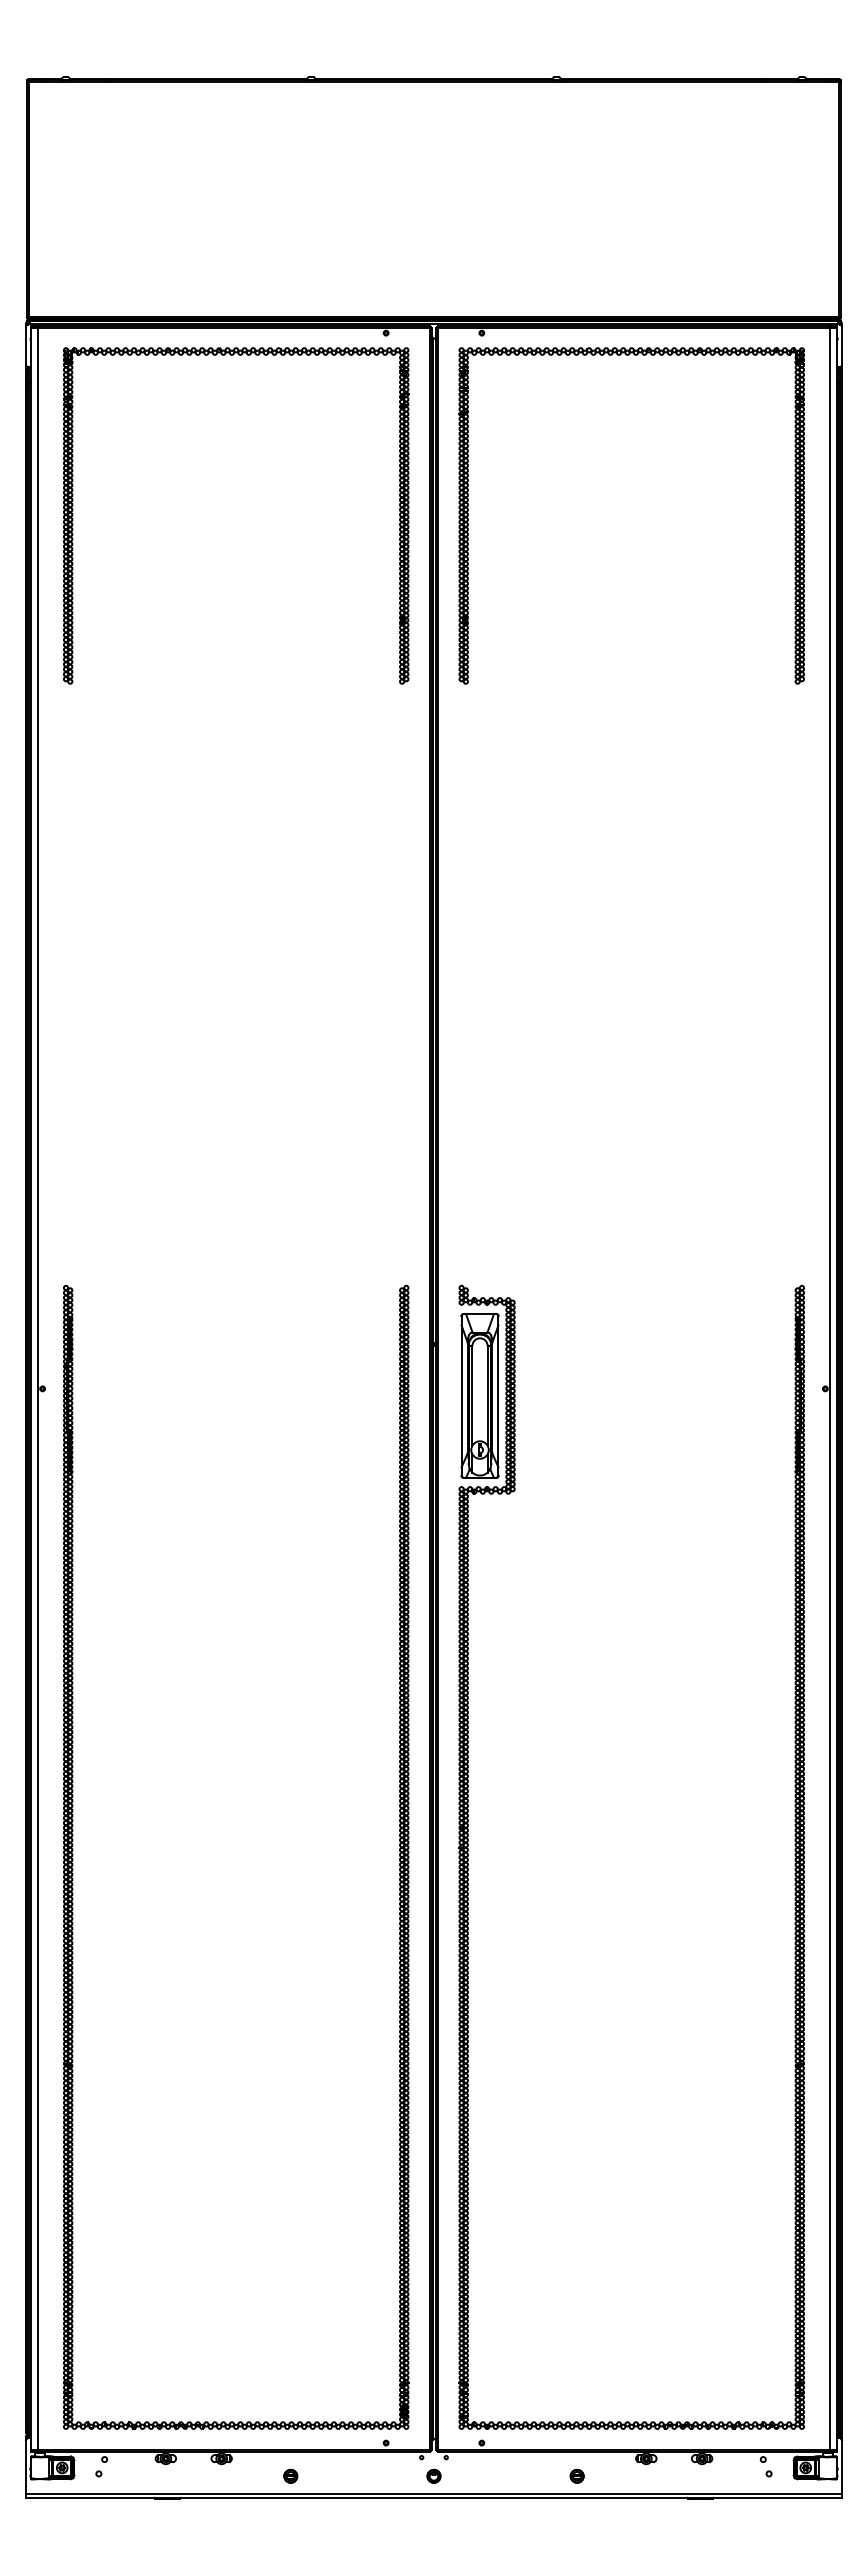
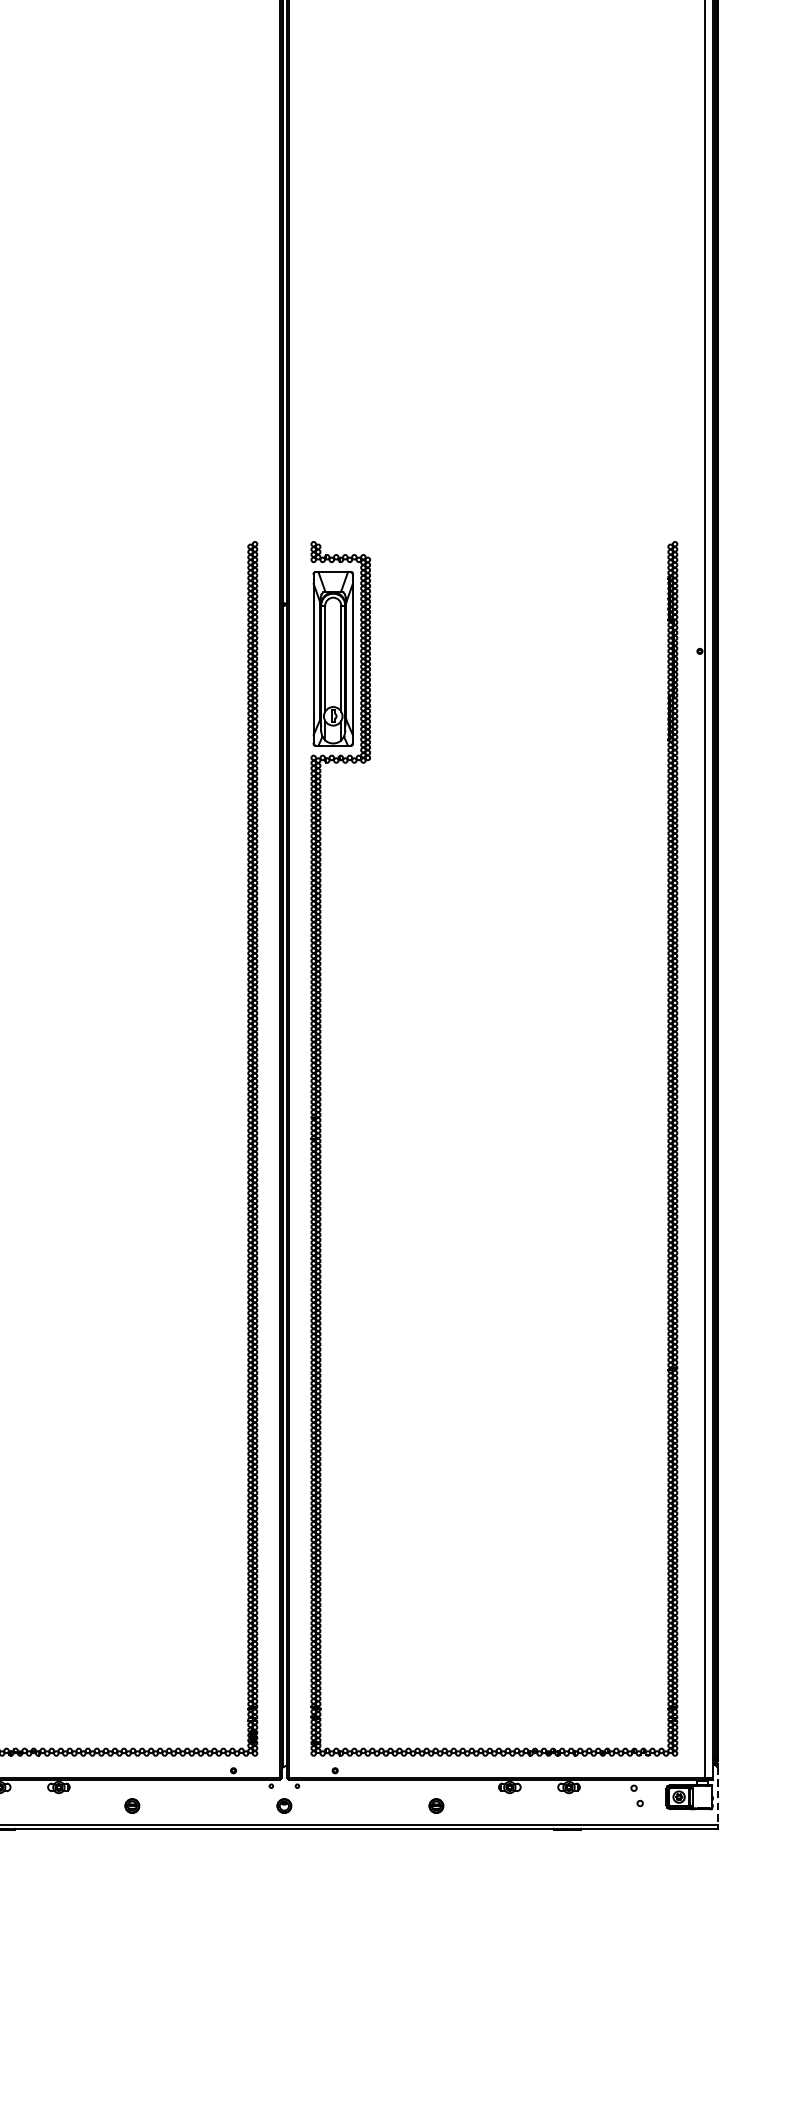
line: (842, 2467) -> (718, 1796), solid -> dashed

